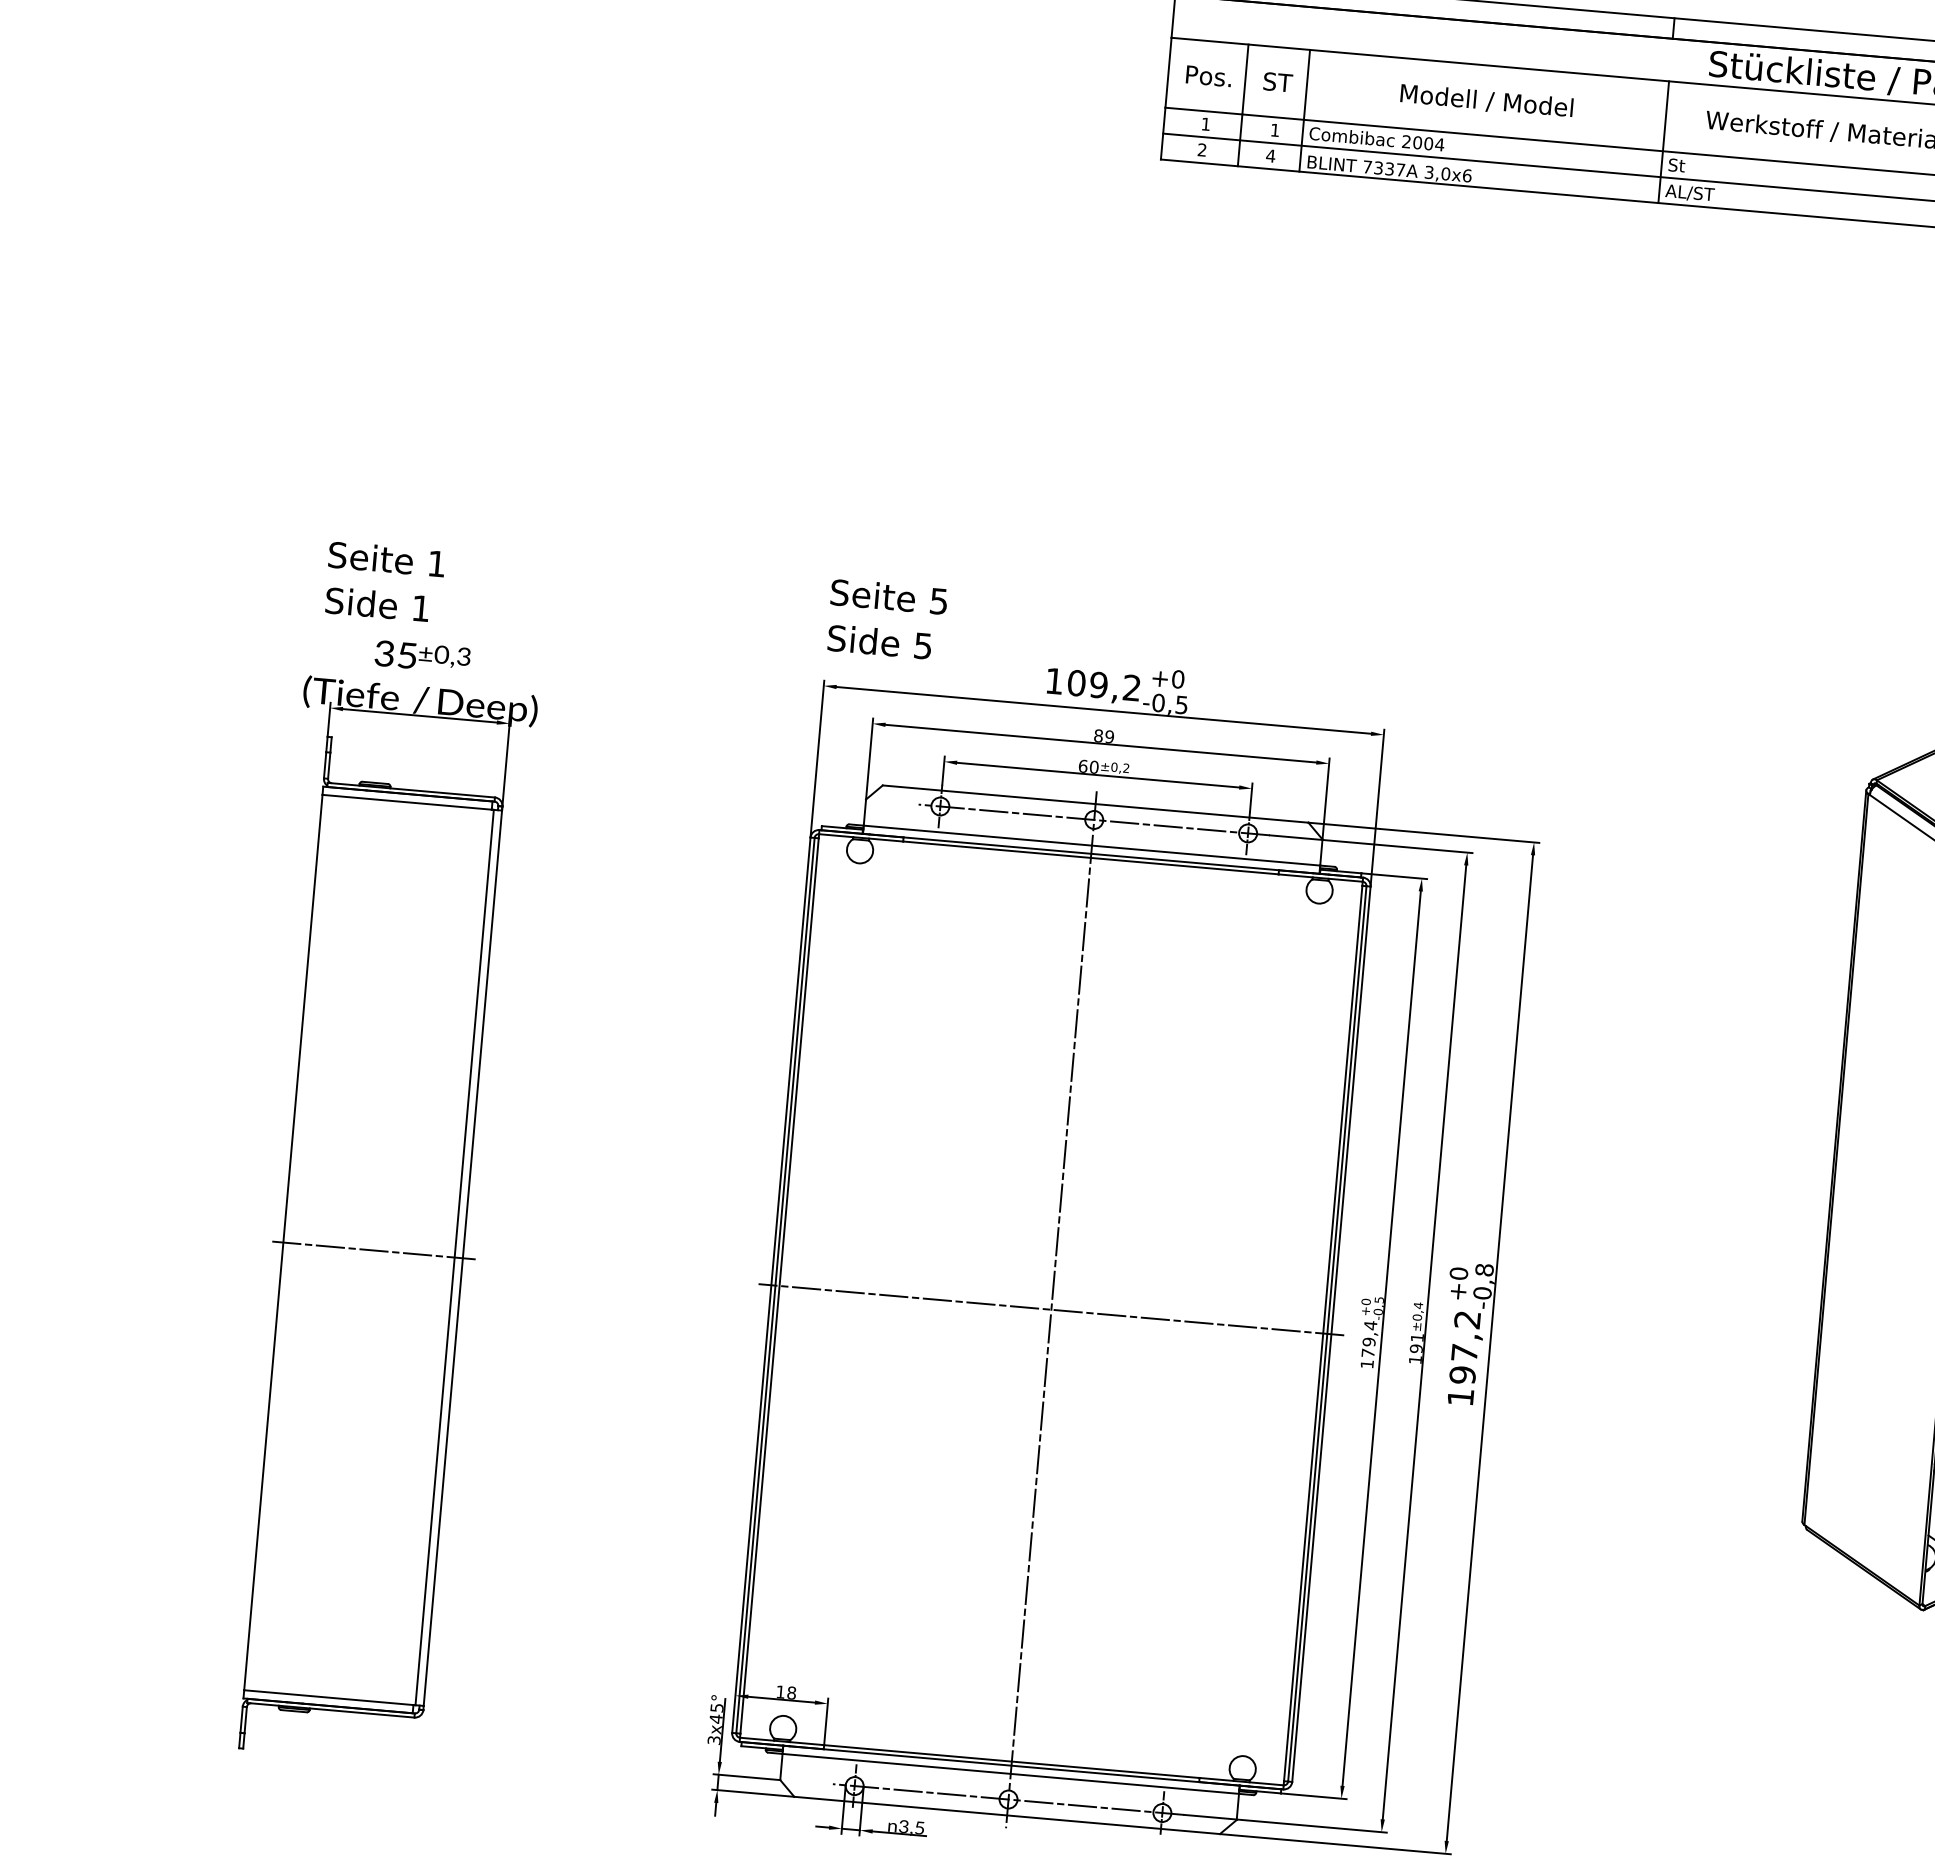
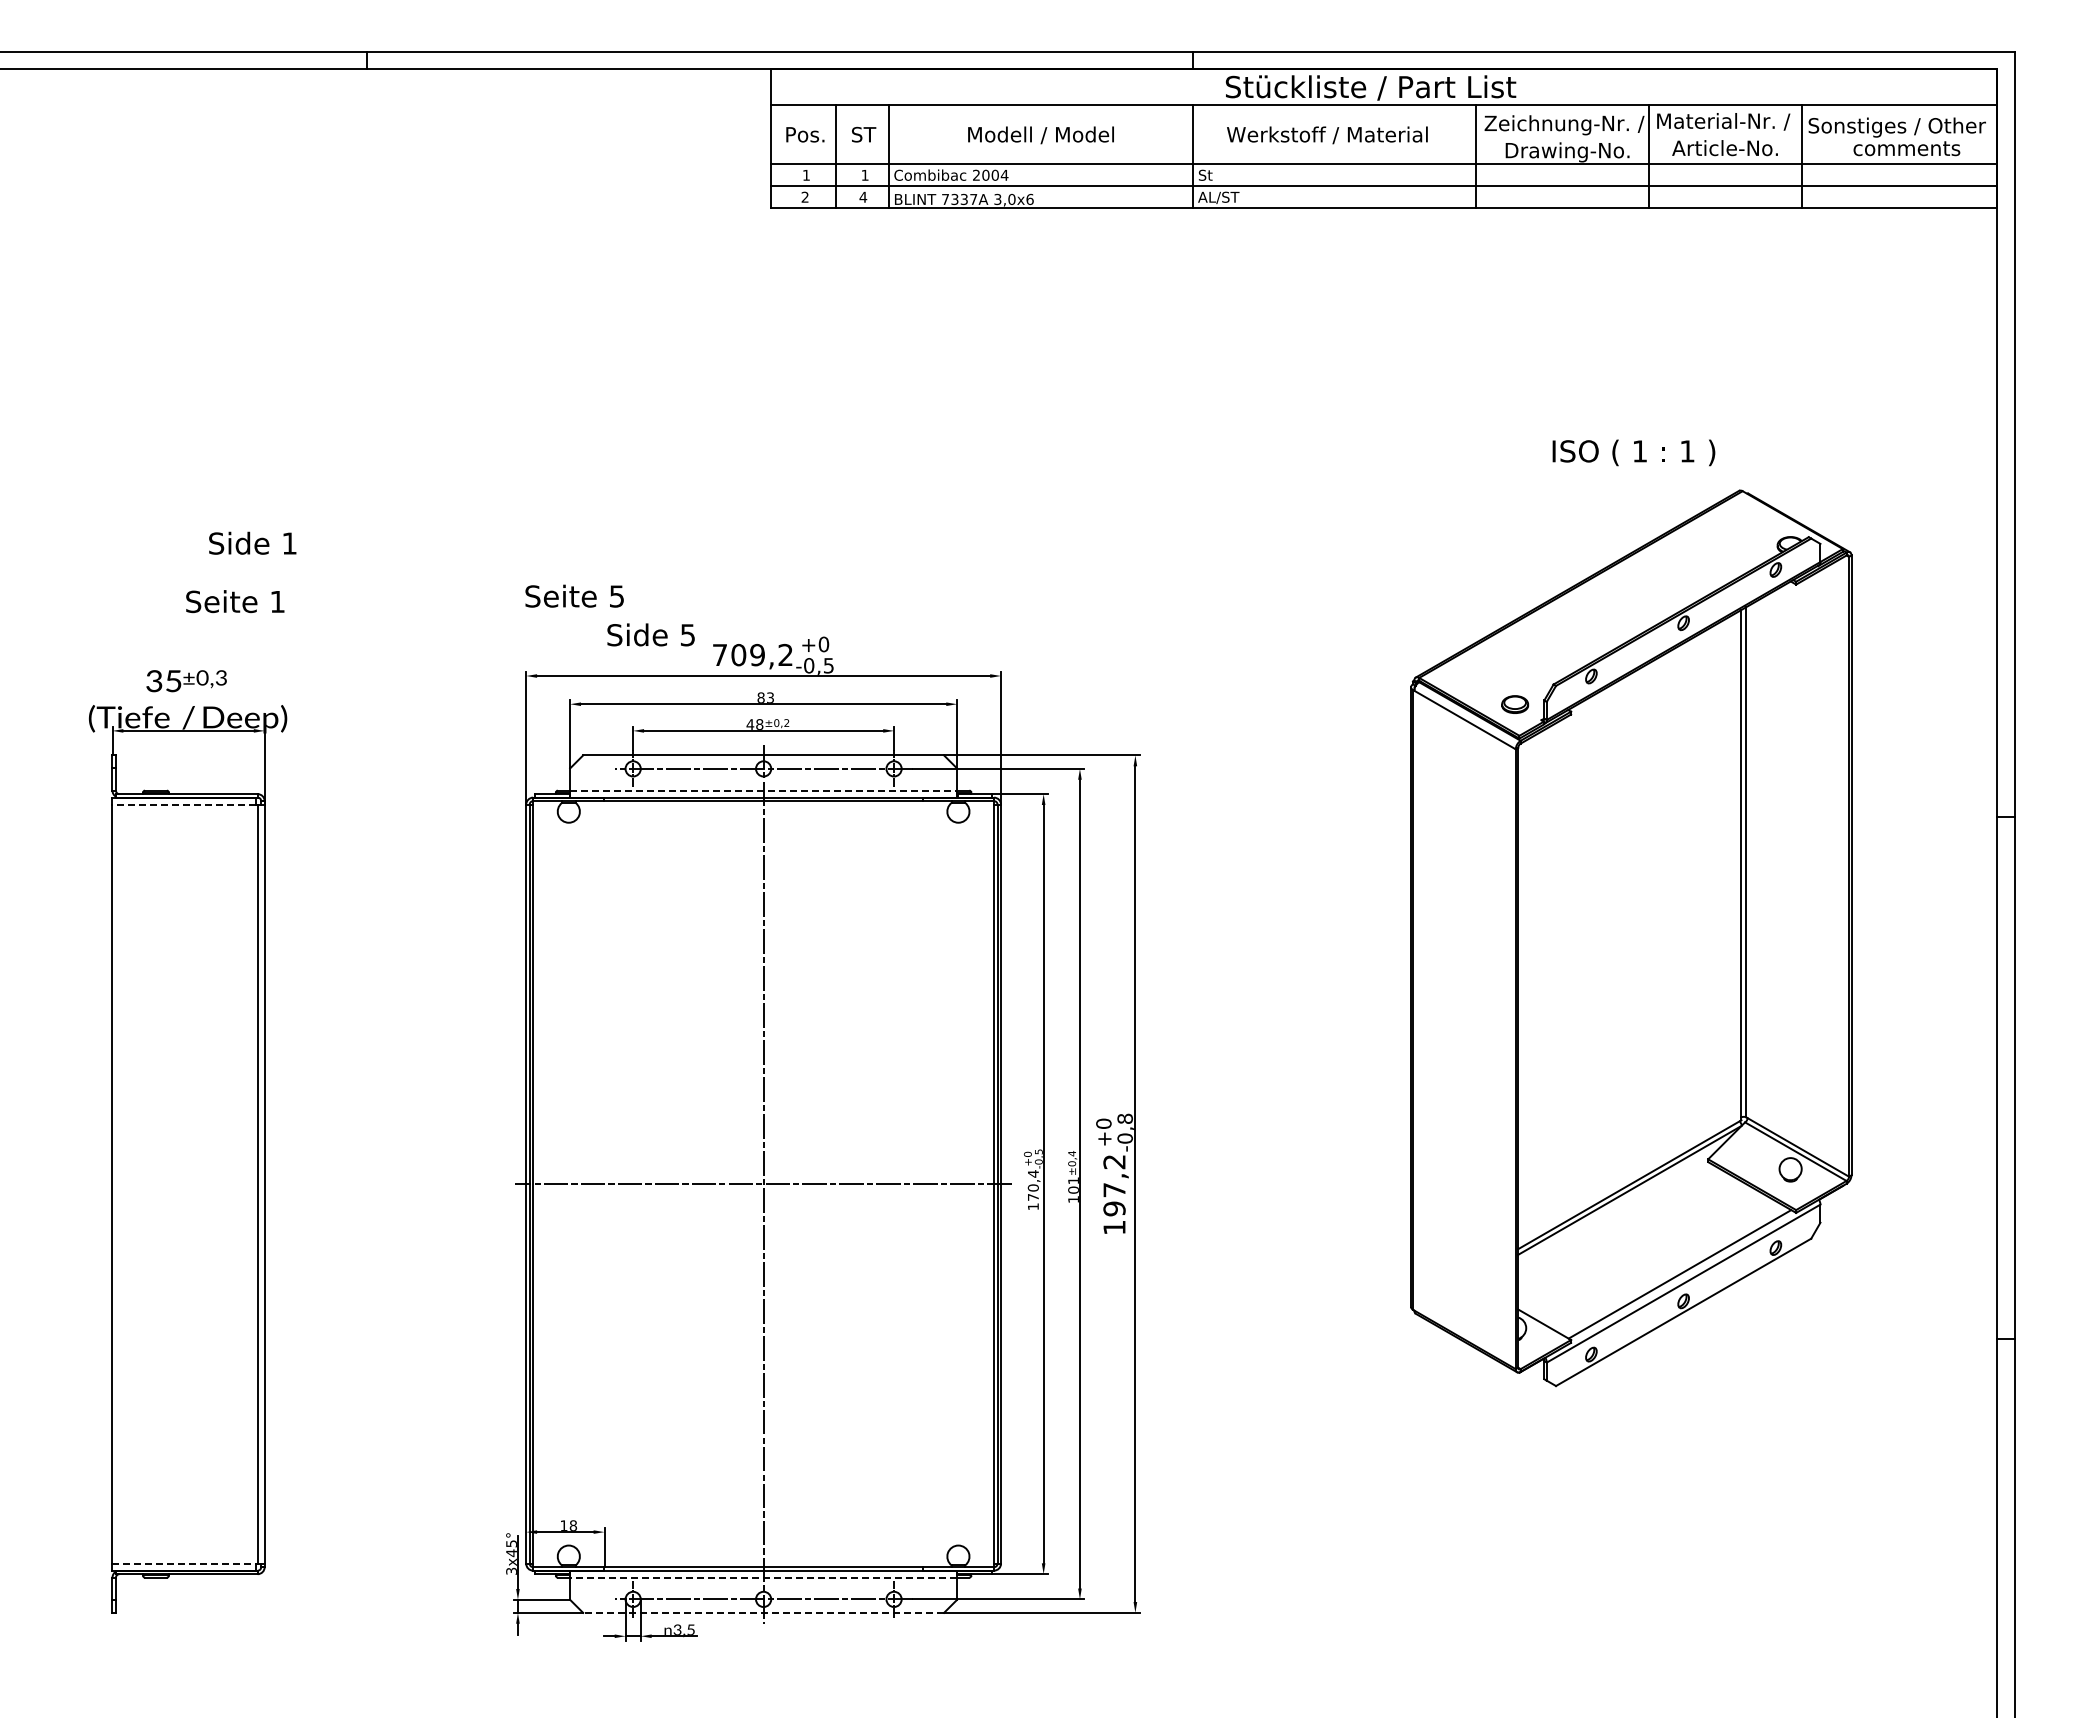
text: (387, 559) -> (235, 601), moved
text: (377, 603) -> (252, 542), moved
text: (879, 641) -> (650, 634), moved
text: (1054, 680) -> (719, 654), 109,2 -> 709,2
text: (1109, 736) -> (770, 697), 89 -> 83
text: (1088, 766) -> (754, 724), 60 -> 48
line: (407, 802) -> (184, 804), solid -> dashed
line: (1093, 845) -> (764, 790), solid -> dashed
line: (372, 1250) -> (188, 1184), removed
text: (1369, 1341) -> (1033, 1187), 179,4 -> 170,4
text: (1416, 1348) -> (1073, 1189), 191 -> 101
line: (329, 1697) -> (184, 1563), solid -> dashed
line: (1010, 1773) -> (763, 1577), solid -> dashed
line: (1007, 1814) -> (763, 1612), solid -> dashed

